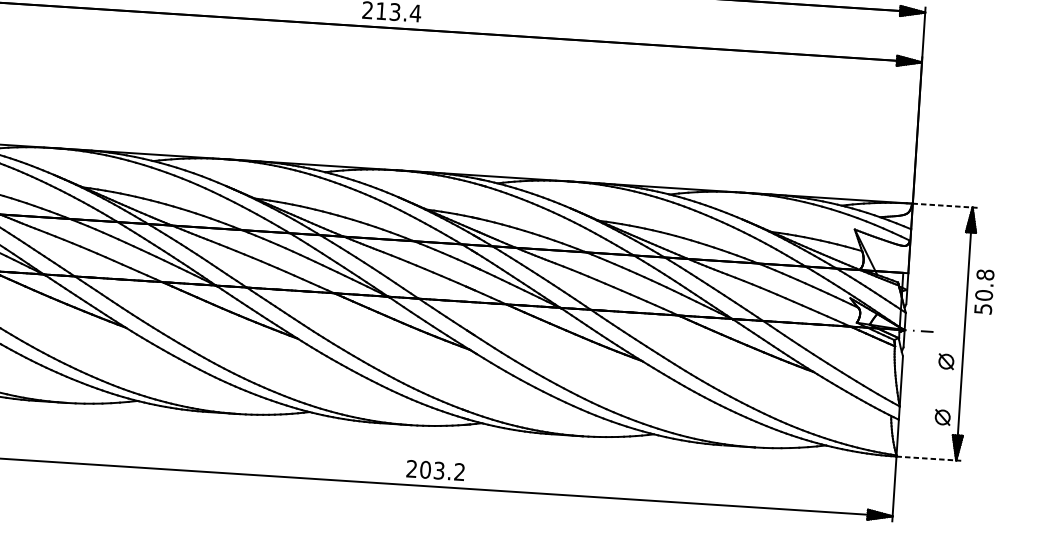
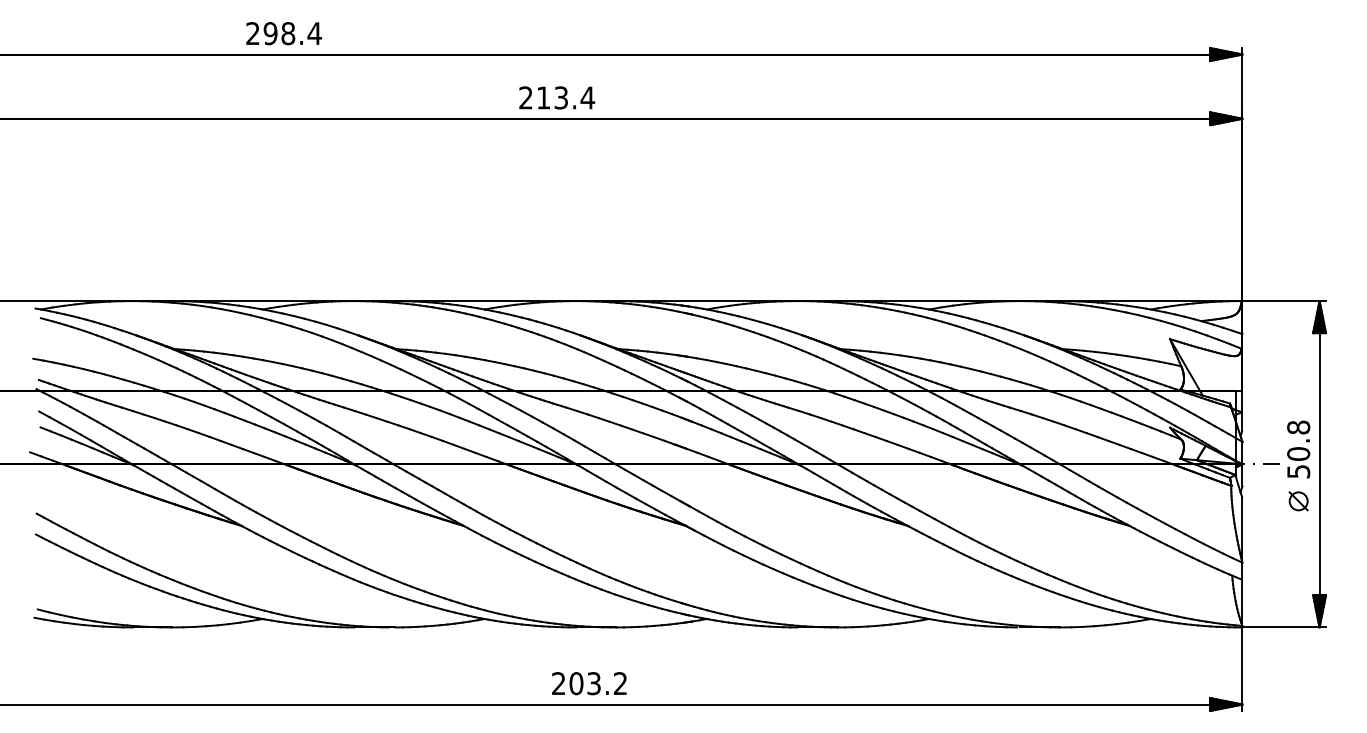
line: (945, 206) -> (1284, 301), dashed -> solid
text: (984, 291) -> (1298, 449), moved
part: (942, 417) -> (1298, 573), removed
line: (929, 458) -> (1284, 627), dashed -> solid
text: (435, 470) -> (589, 683), moved

